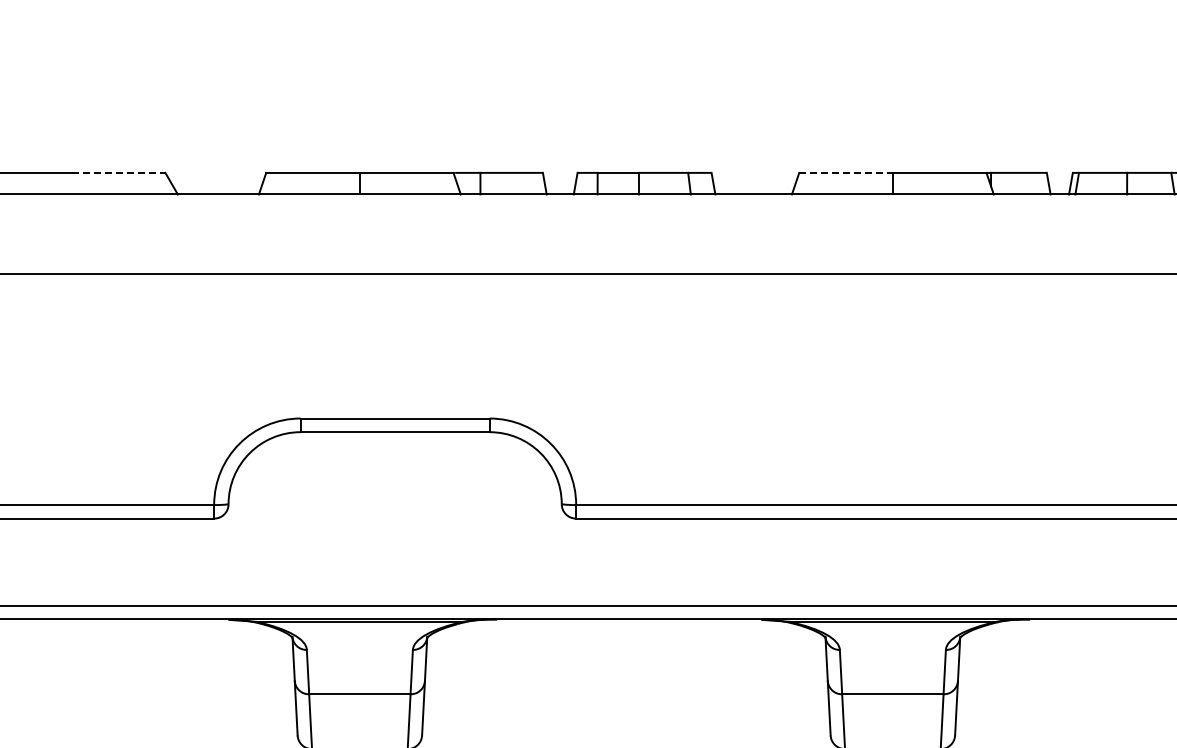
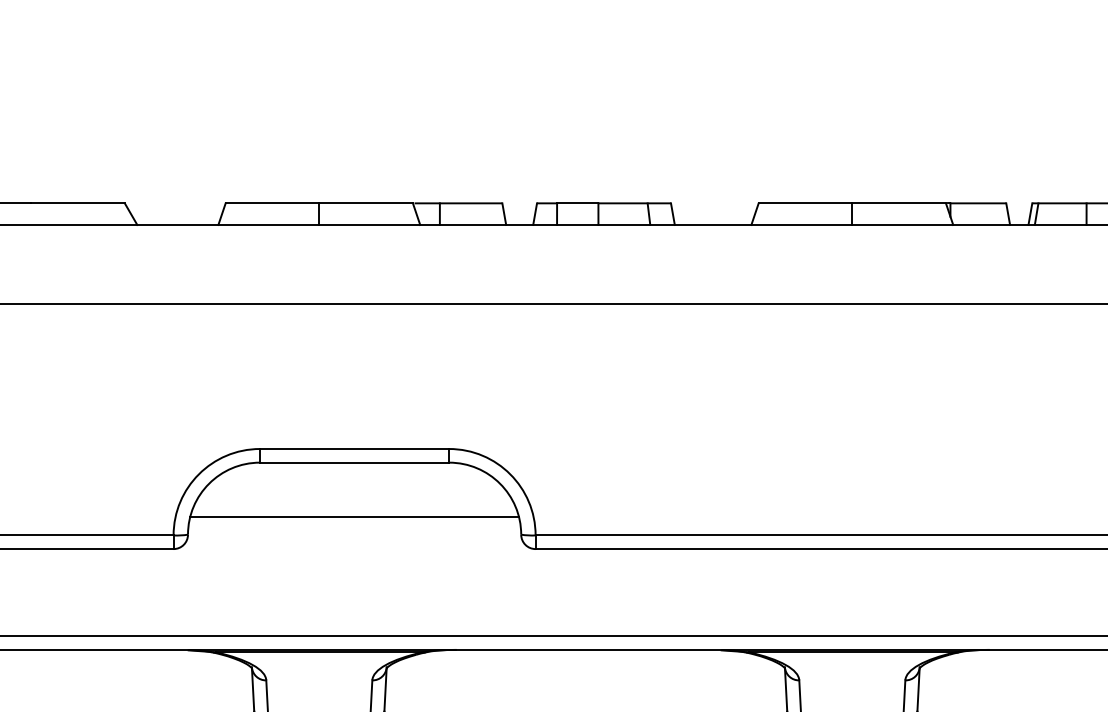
line: (118, 172) -> (77, 202), dashed -> solid
line: (846, 172) -> (805, 202), dashed -> solid
line: (394, 486) -> (353, 516), added

